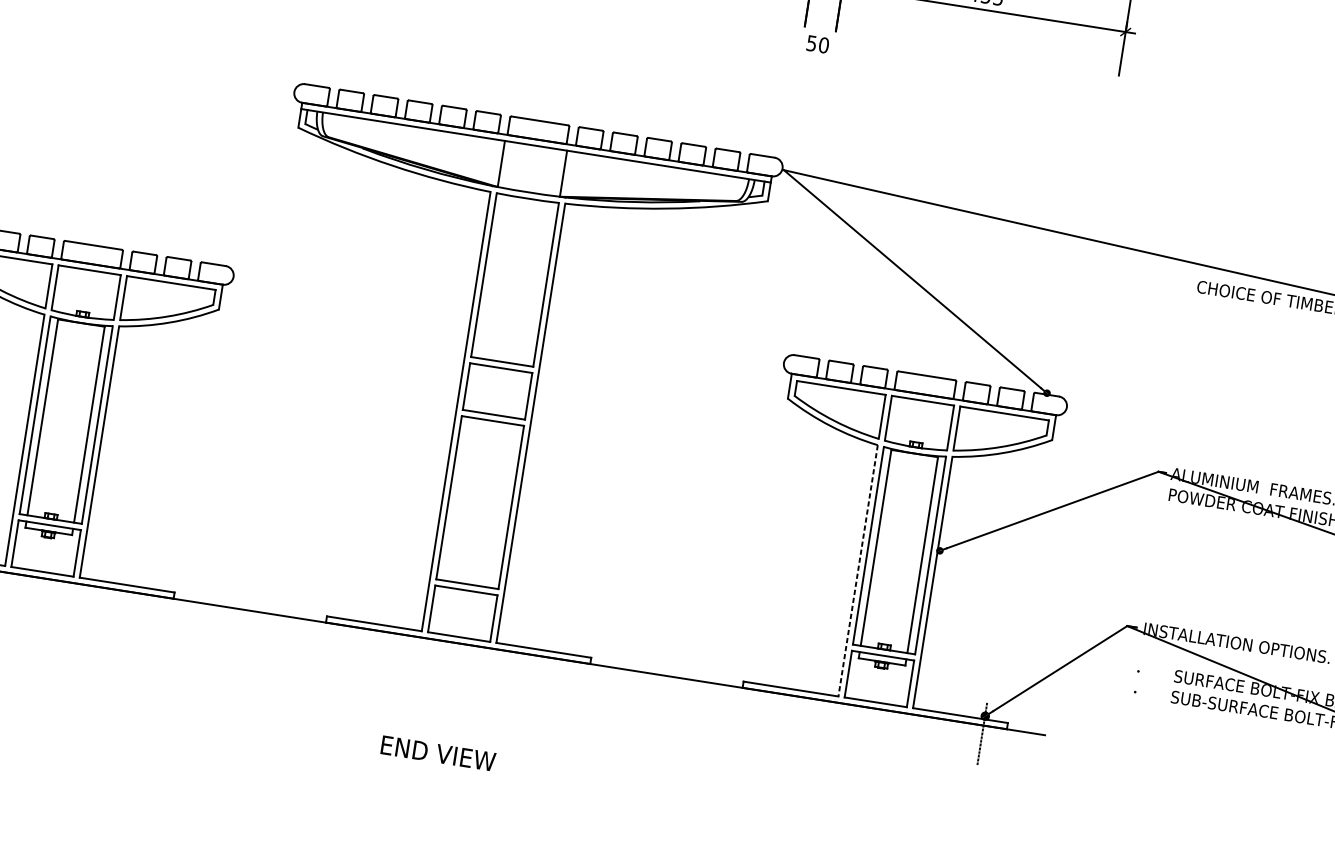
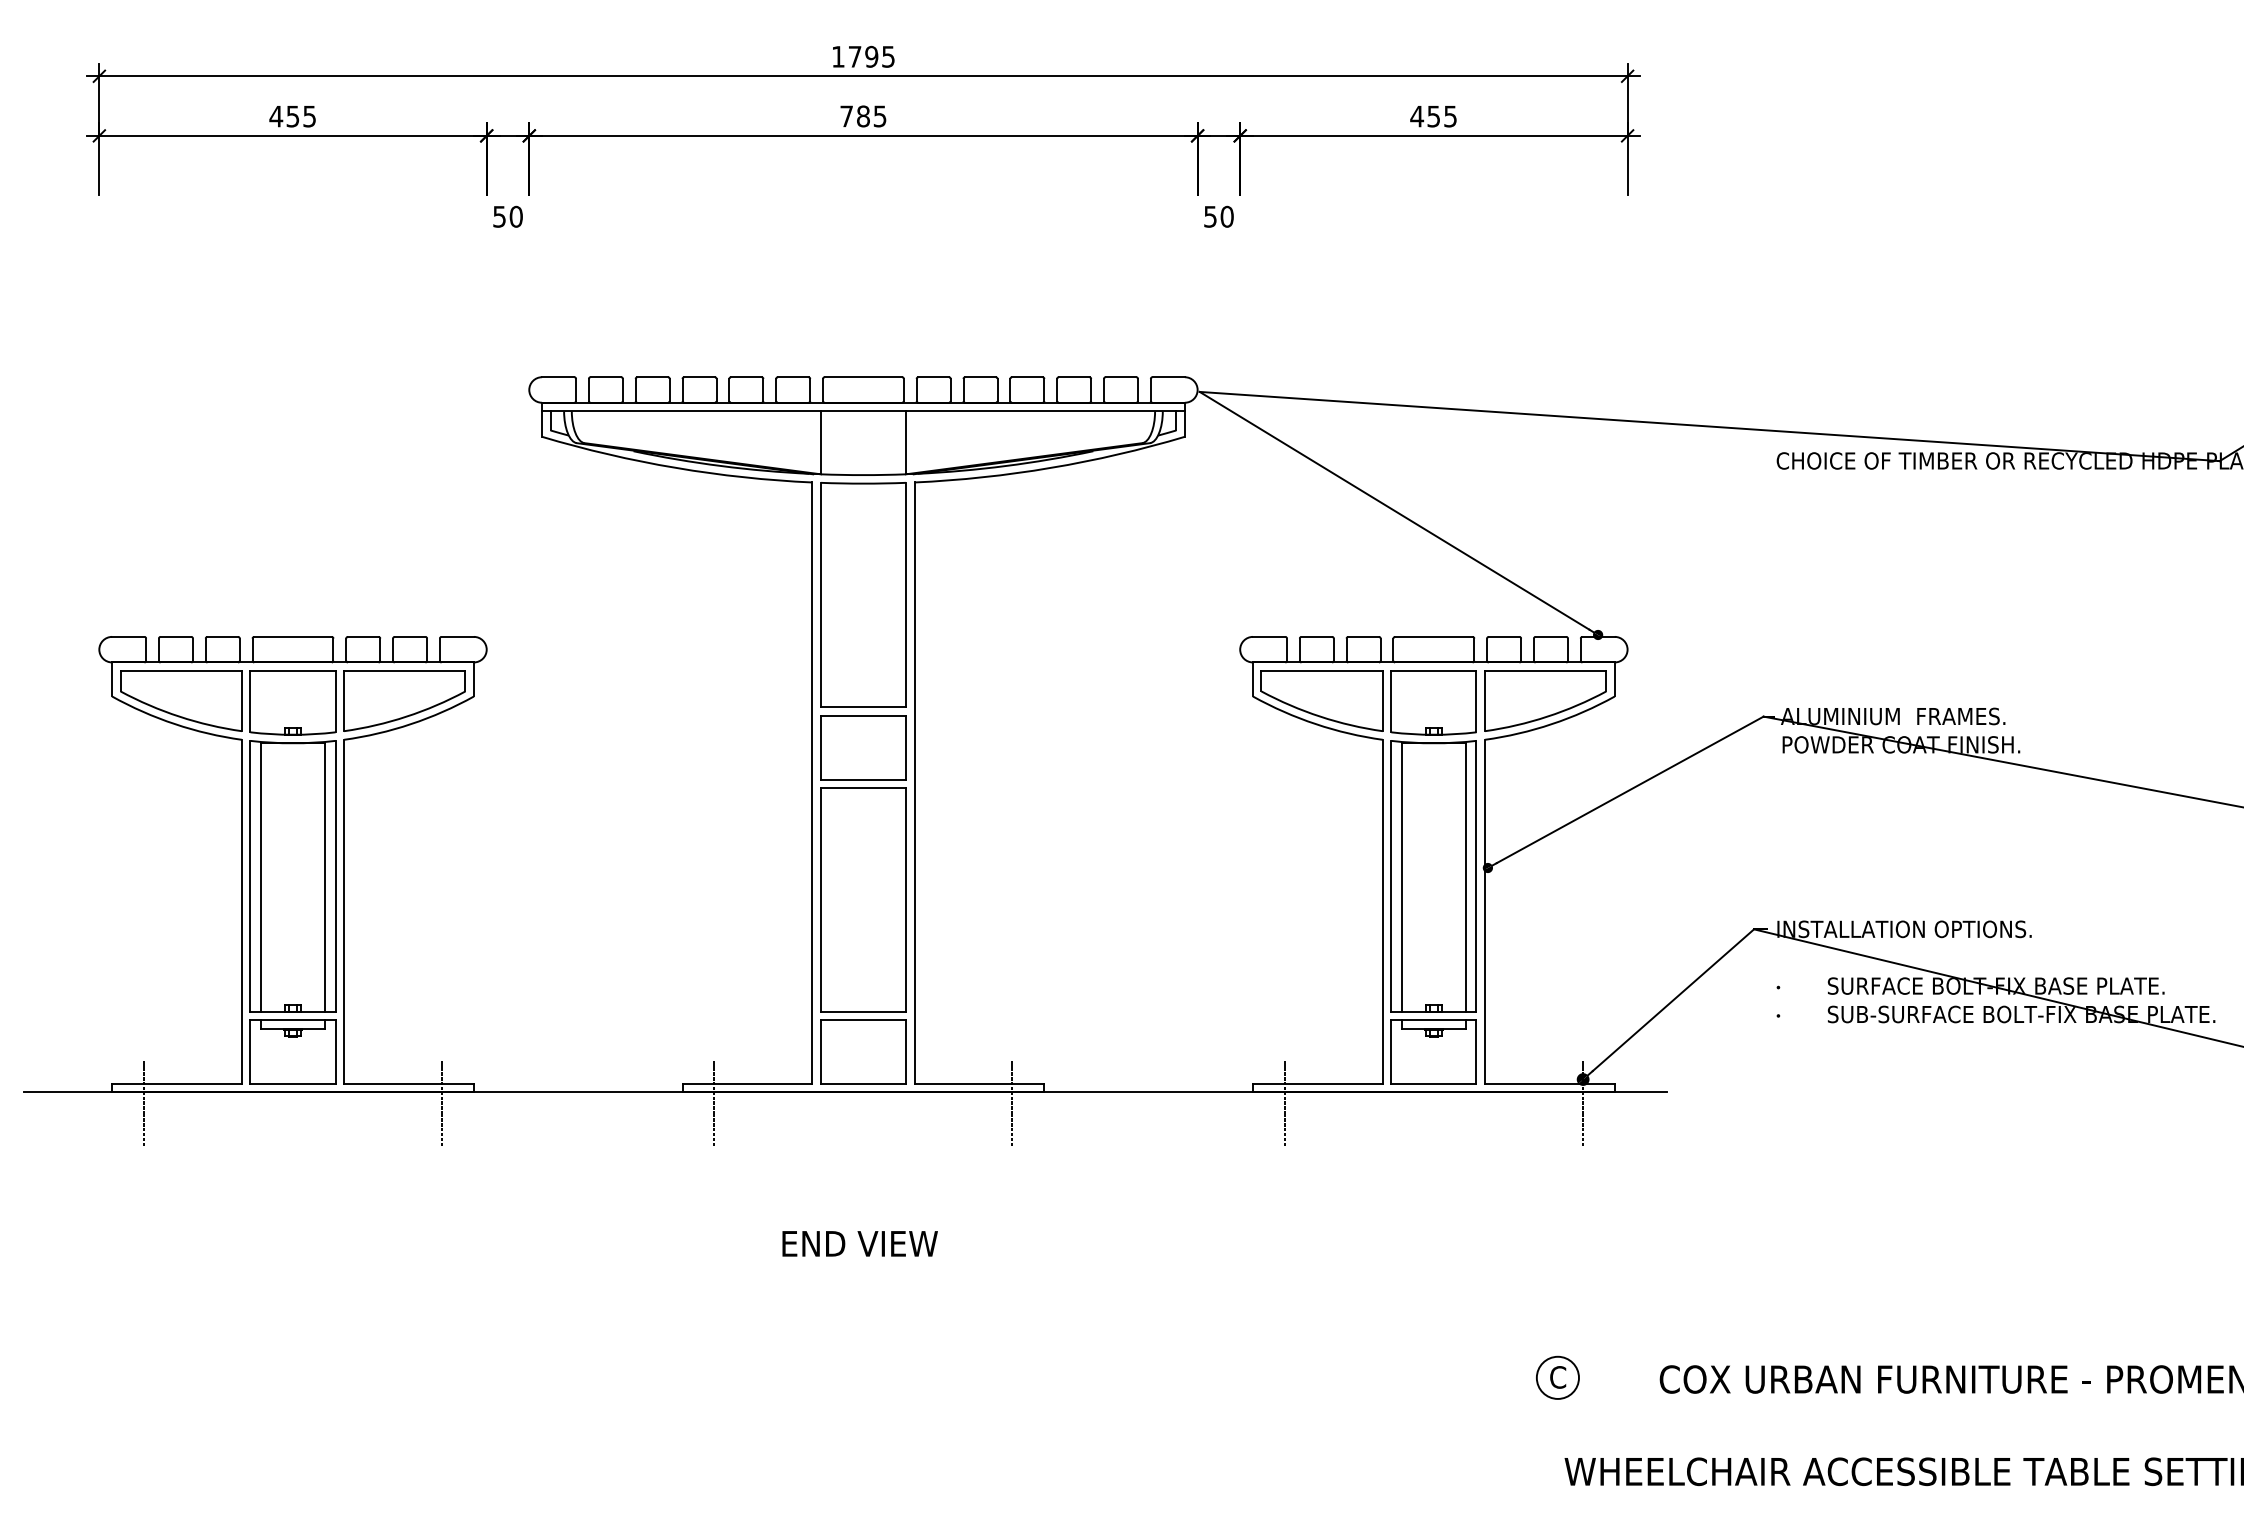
line: (857, 571) -> (1382, 912), dashed -> solid
line: (149, 603) -> (442, 1103), added
line: (348, 634) -> (714, 1103), added
line: (565, 668) -> (1012, 1103), added
line: (764, 699) -> (1284, 1103), added

